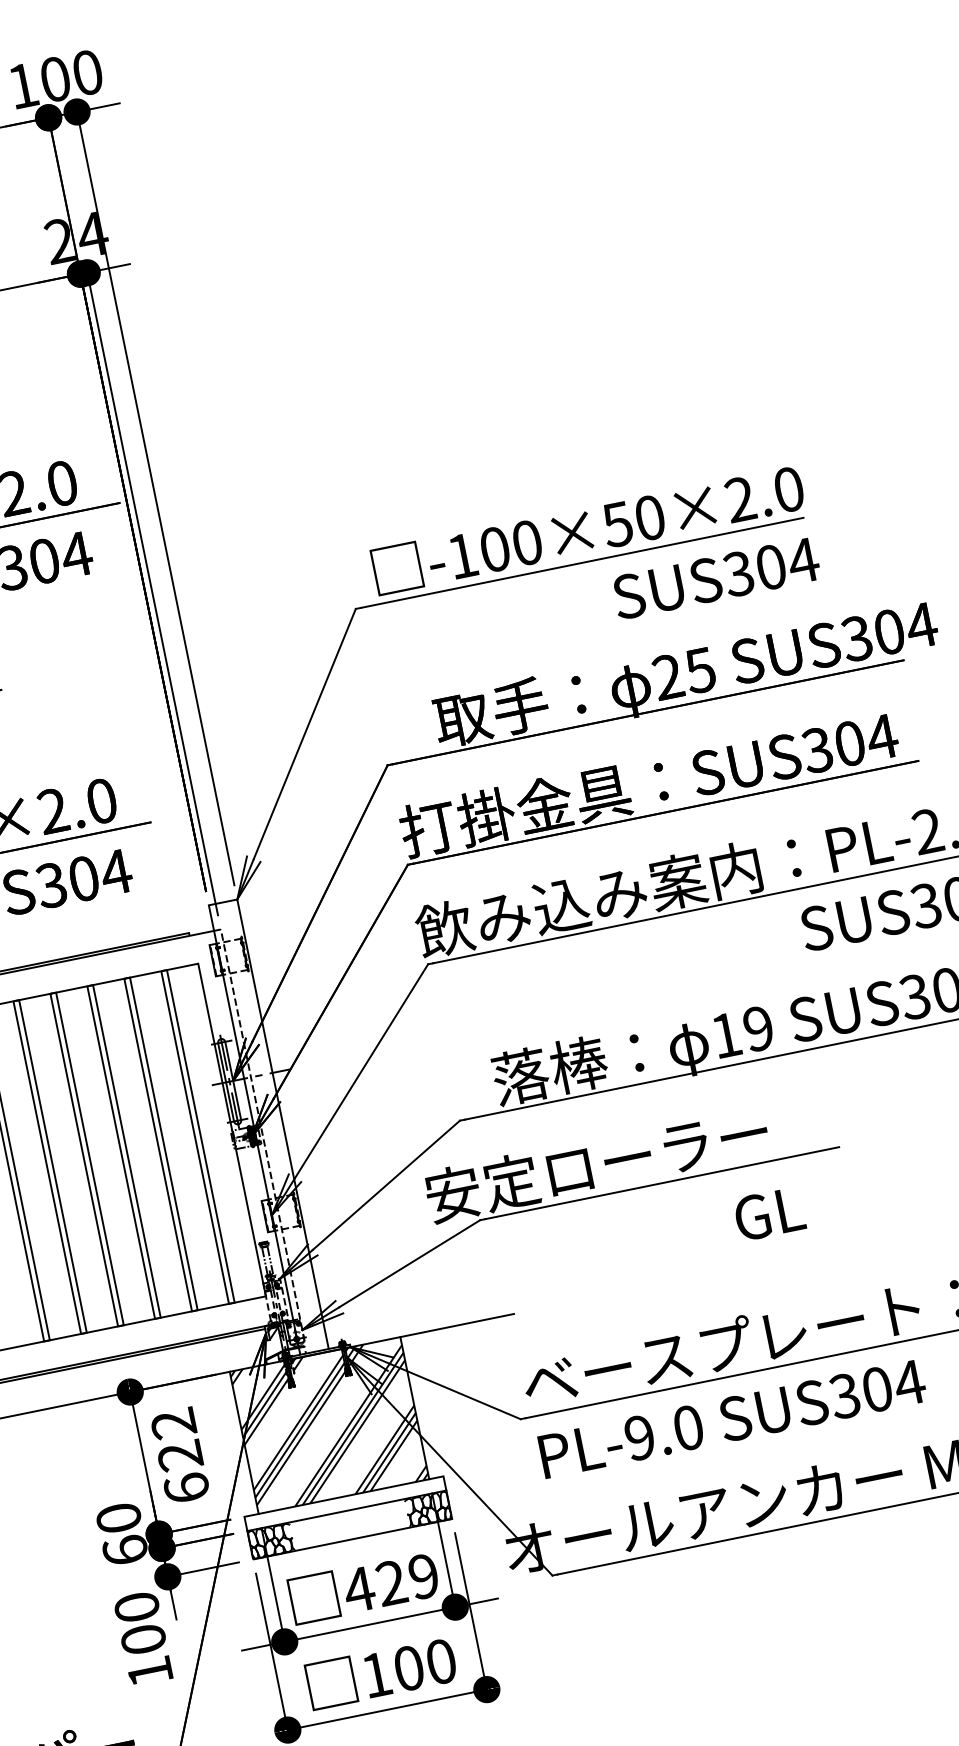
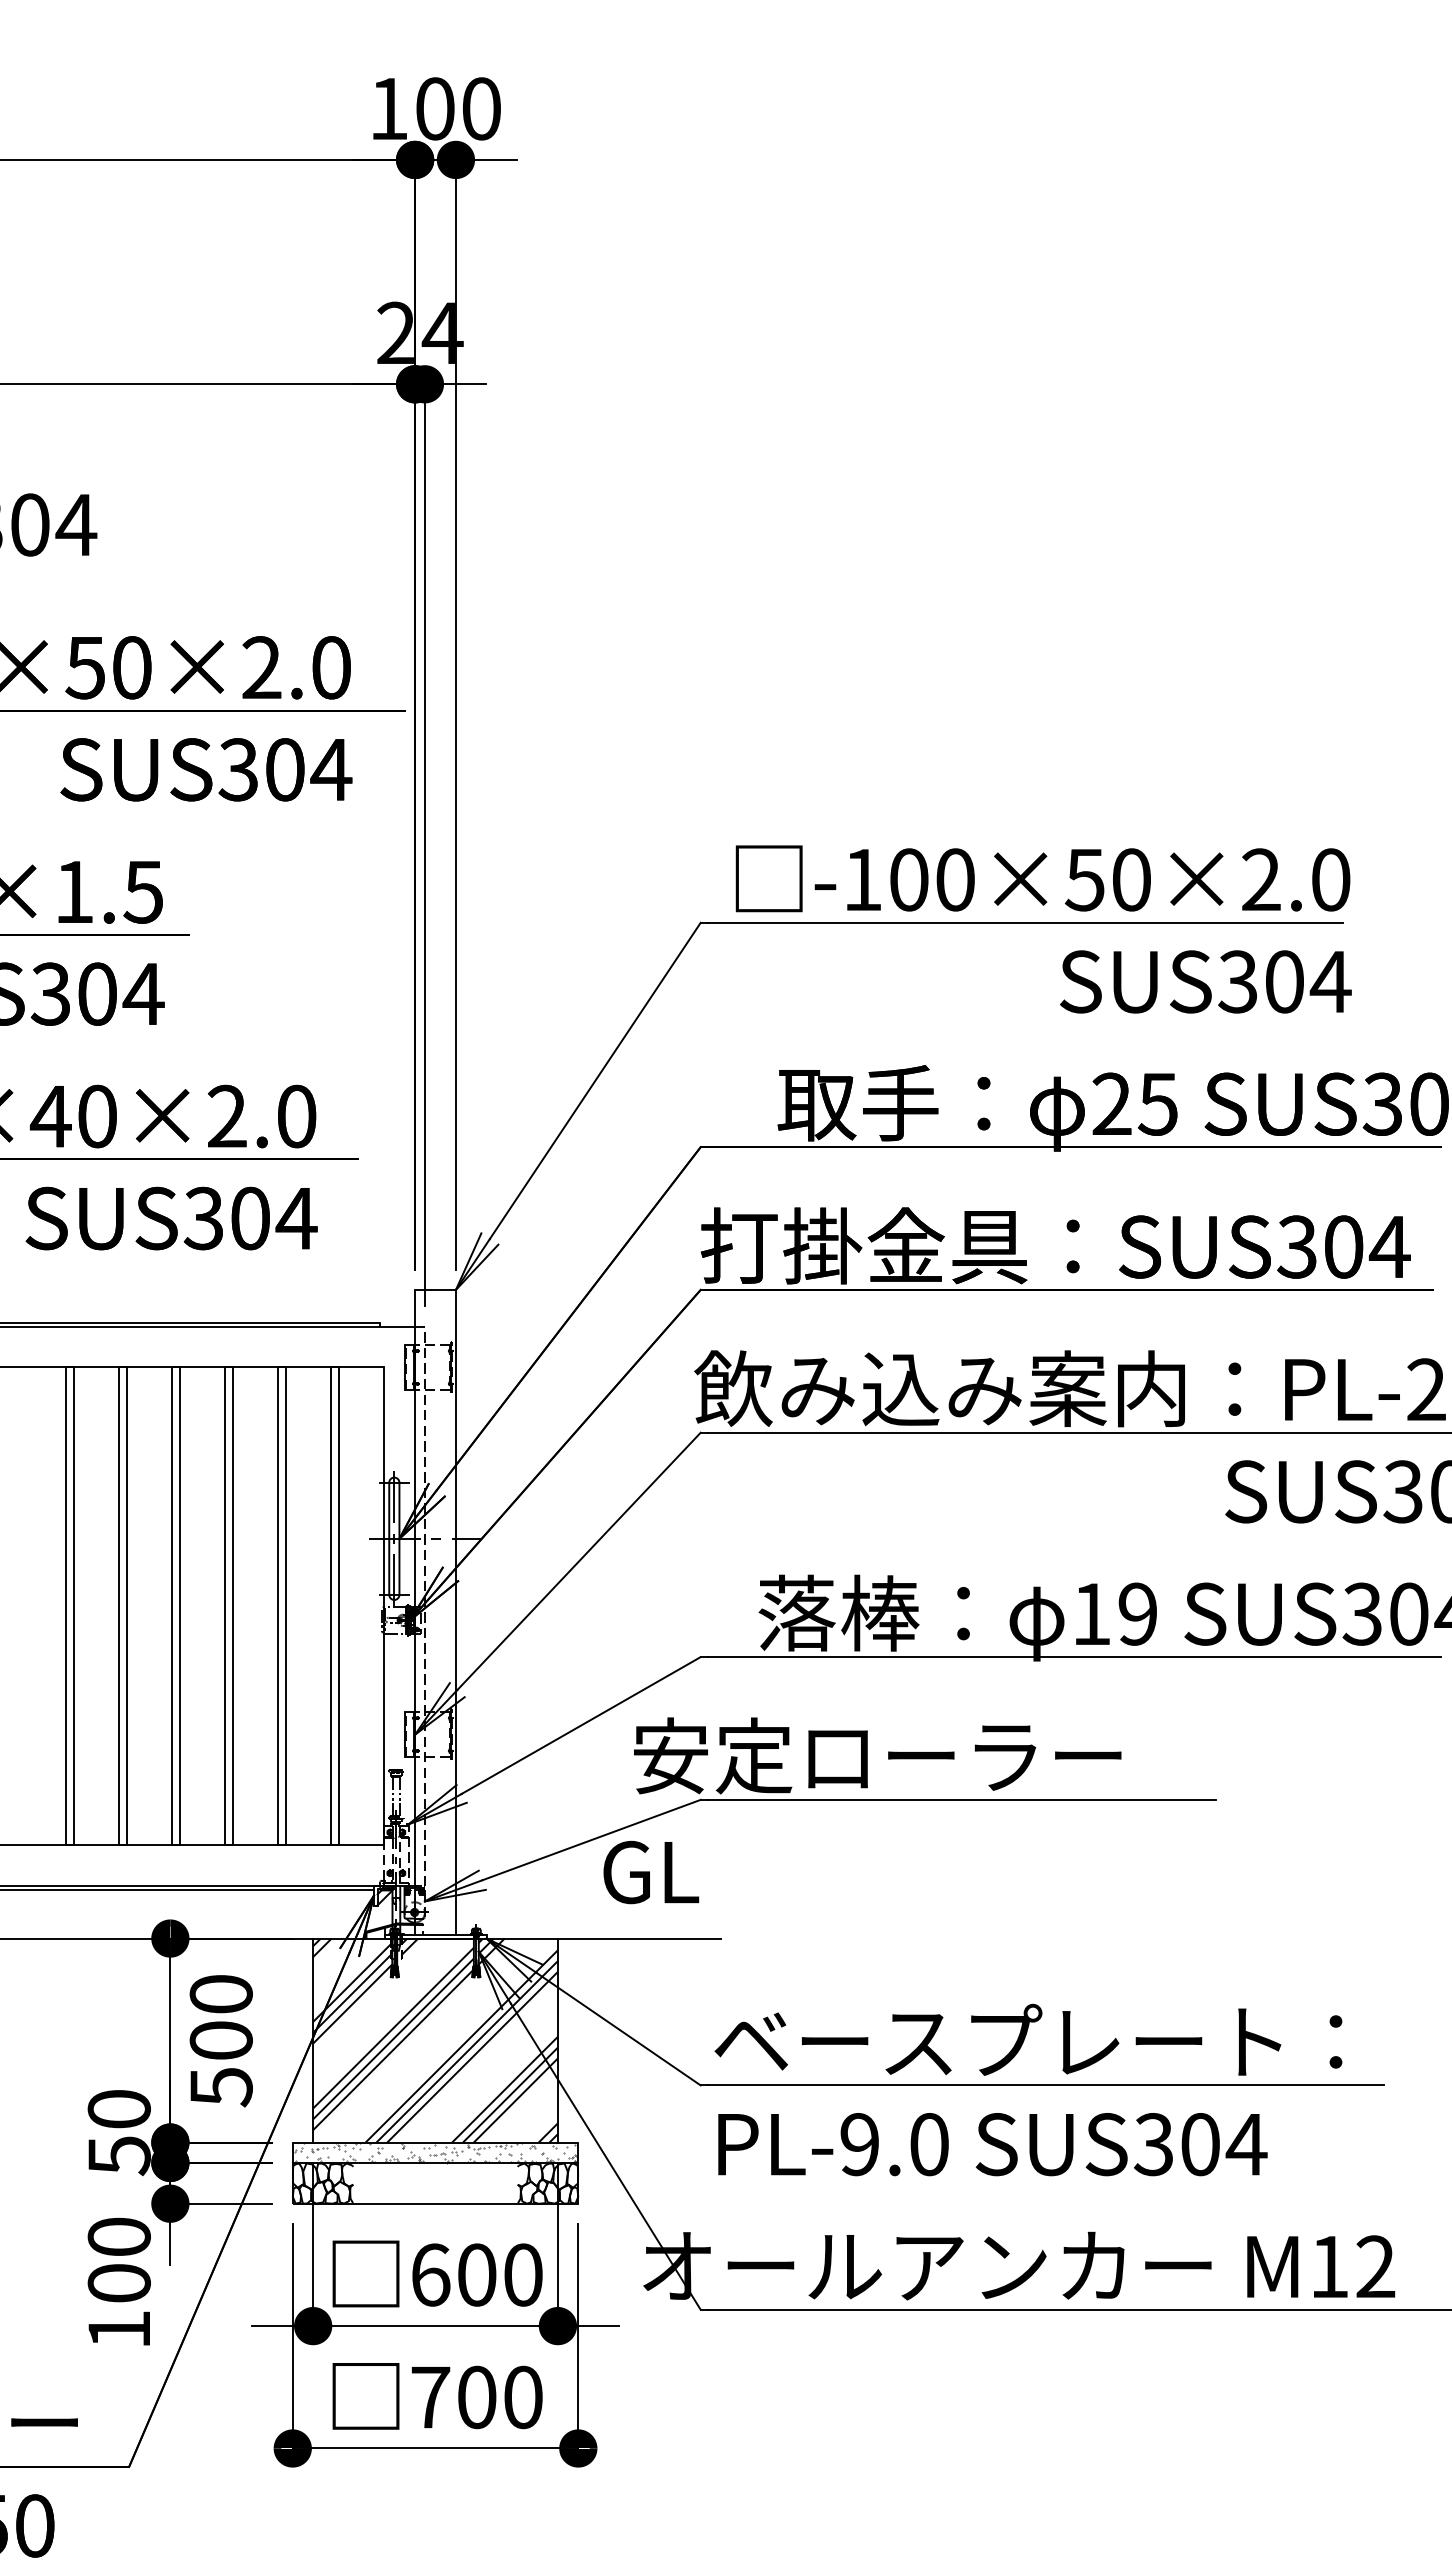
text: (769, 1213) -> (651, 1872), moved
text: (179, 1456) -> (220, 2041), 622 -> 500
hatch: (345, 1503) -> (435, 2152), added
text: (125, 1551) -> (118, 2156), 60 -> 50
text: (390, 1582) -> (475, 2274), 429 -> 600
text: (376, 1675) -> (430, 2397), 100 -> 700

